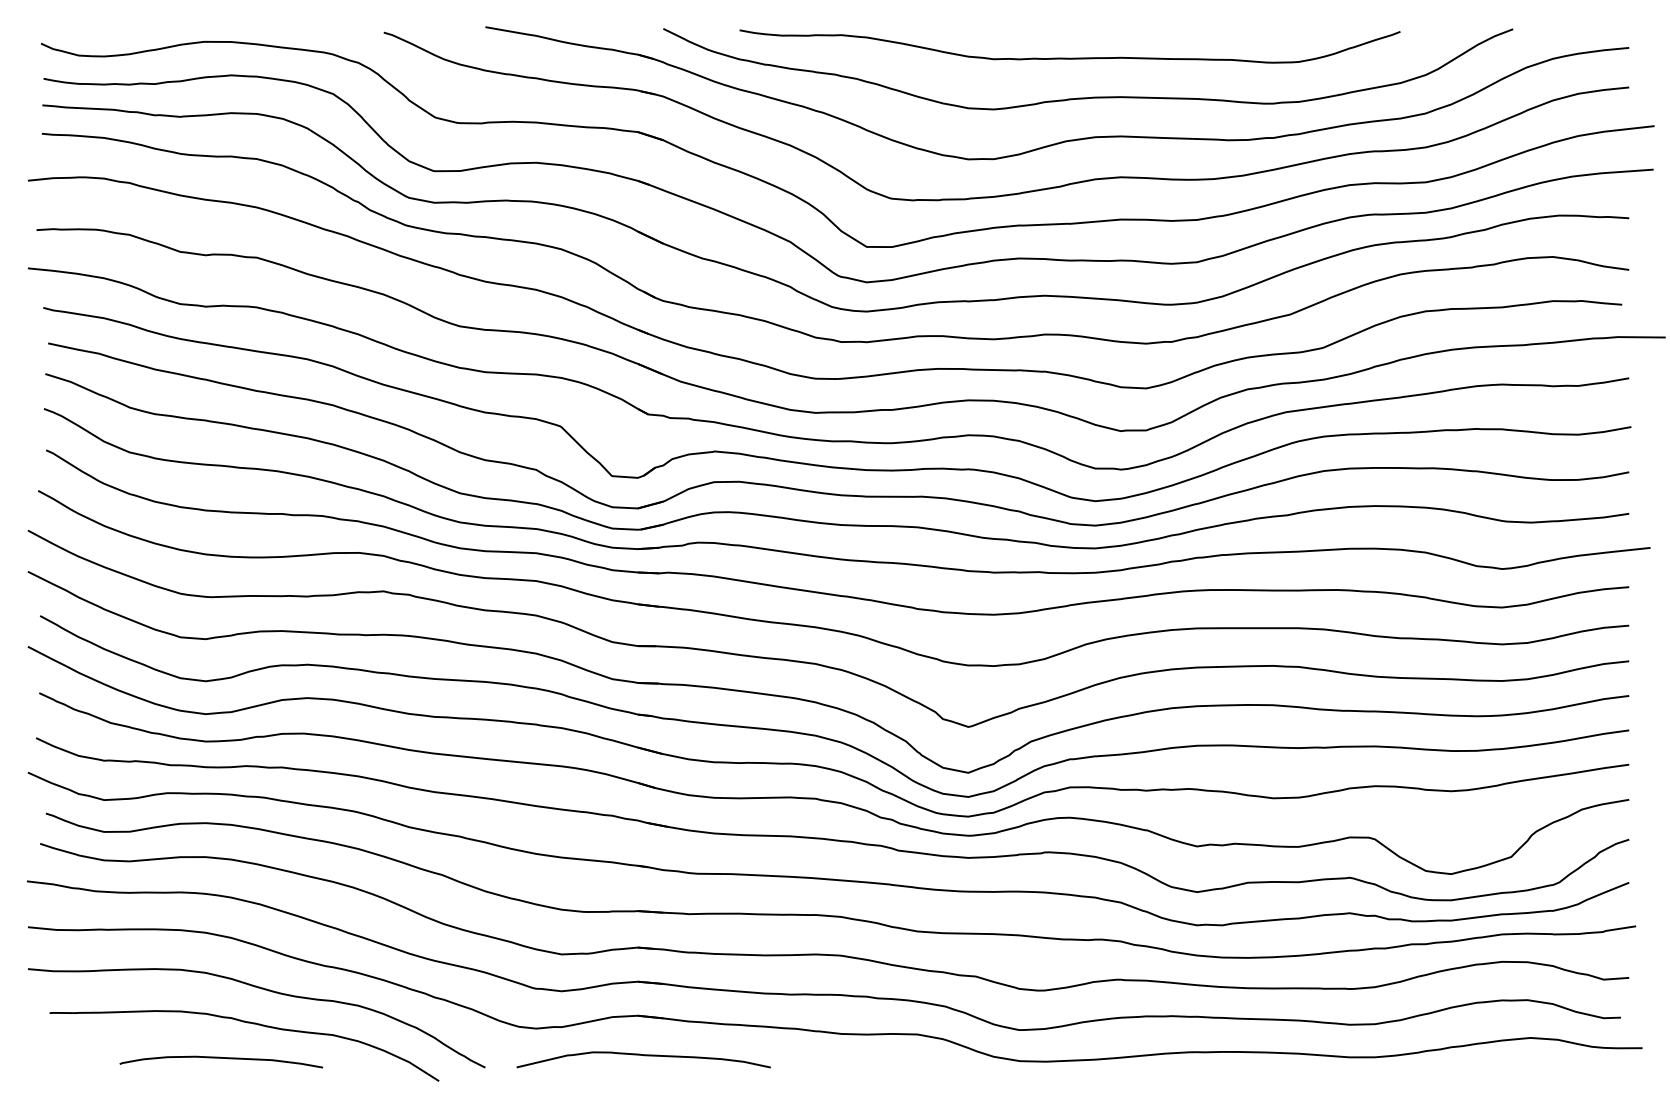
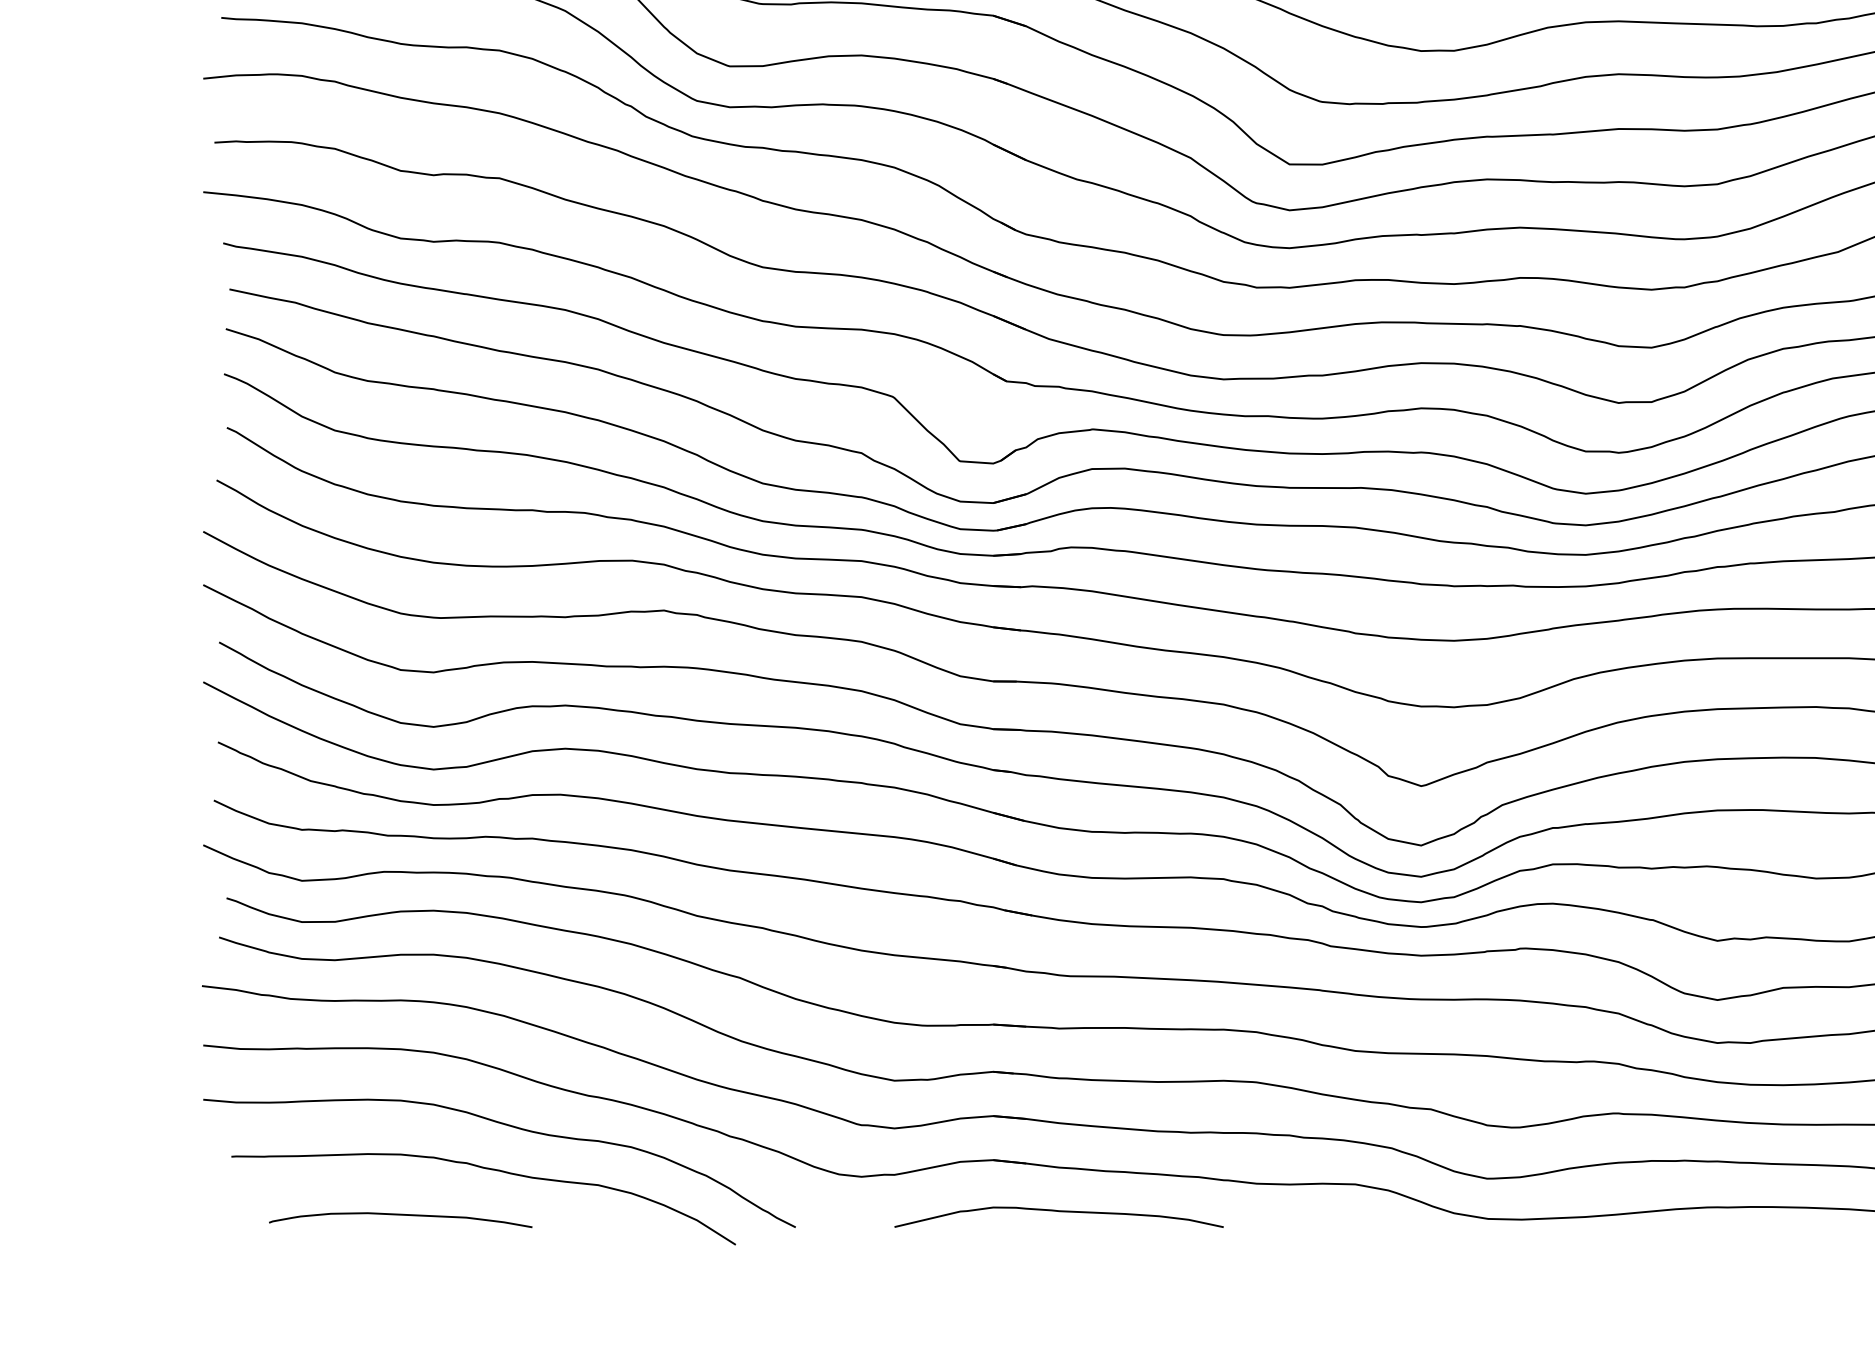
curve: (644, 1056) -> (1060, 1212), moved
curve: (221, 1058) -> (400, 1215), moved

